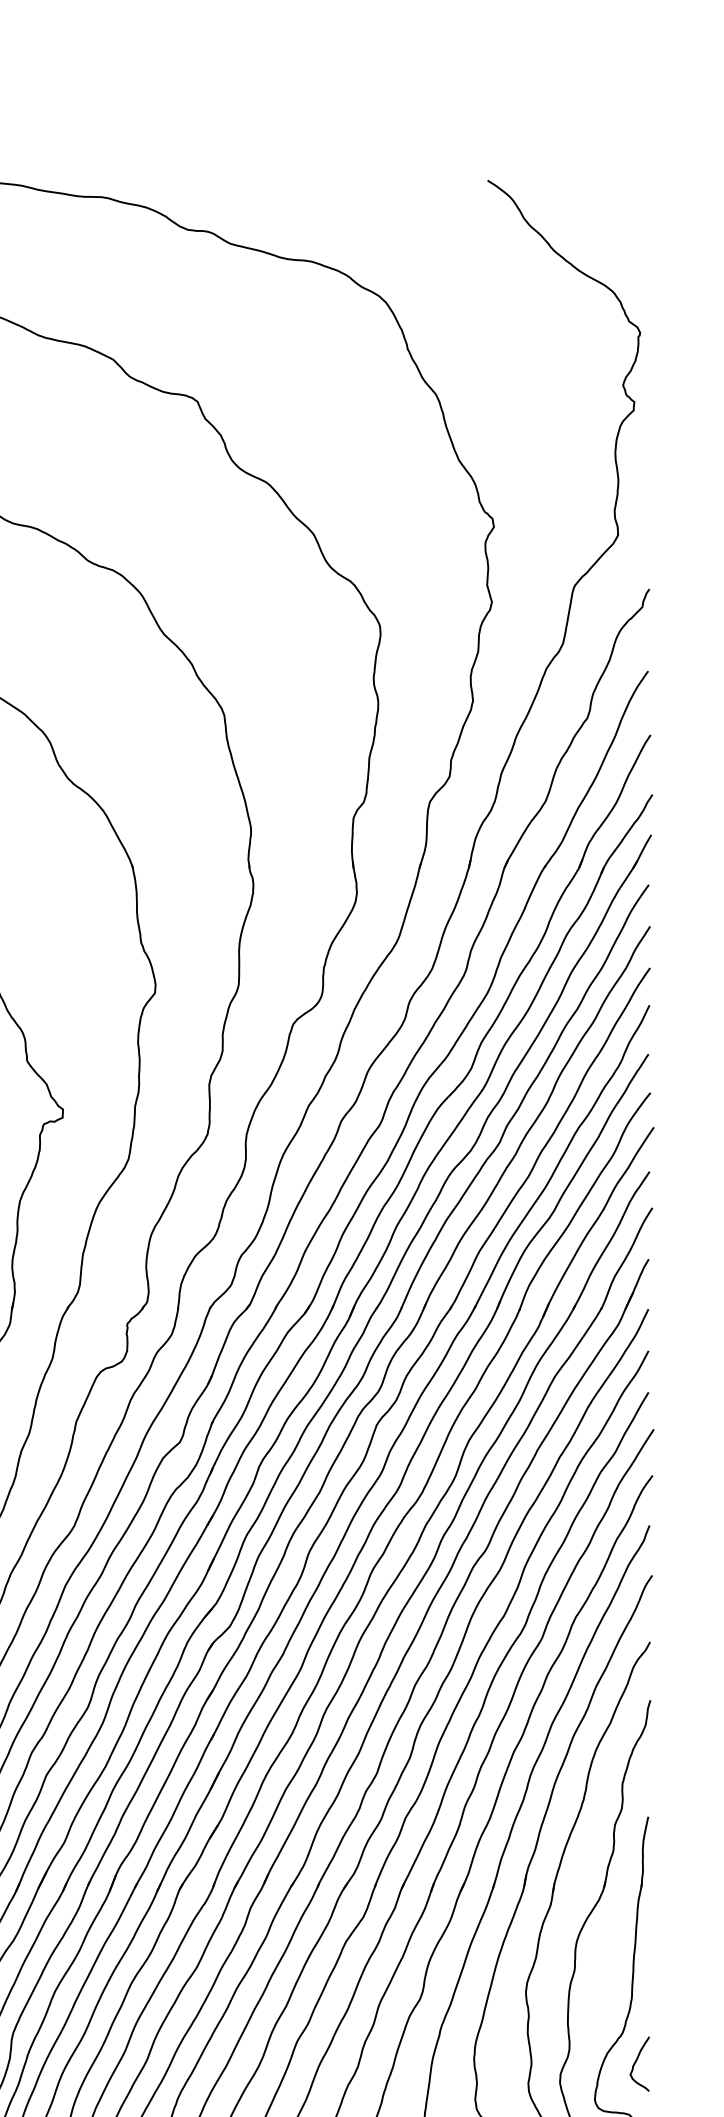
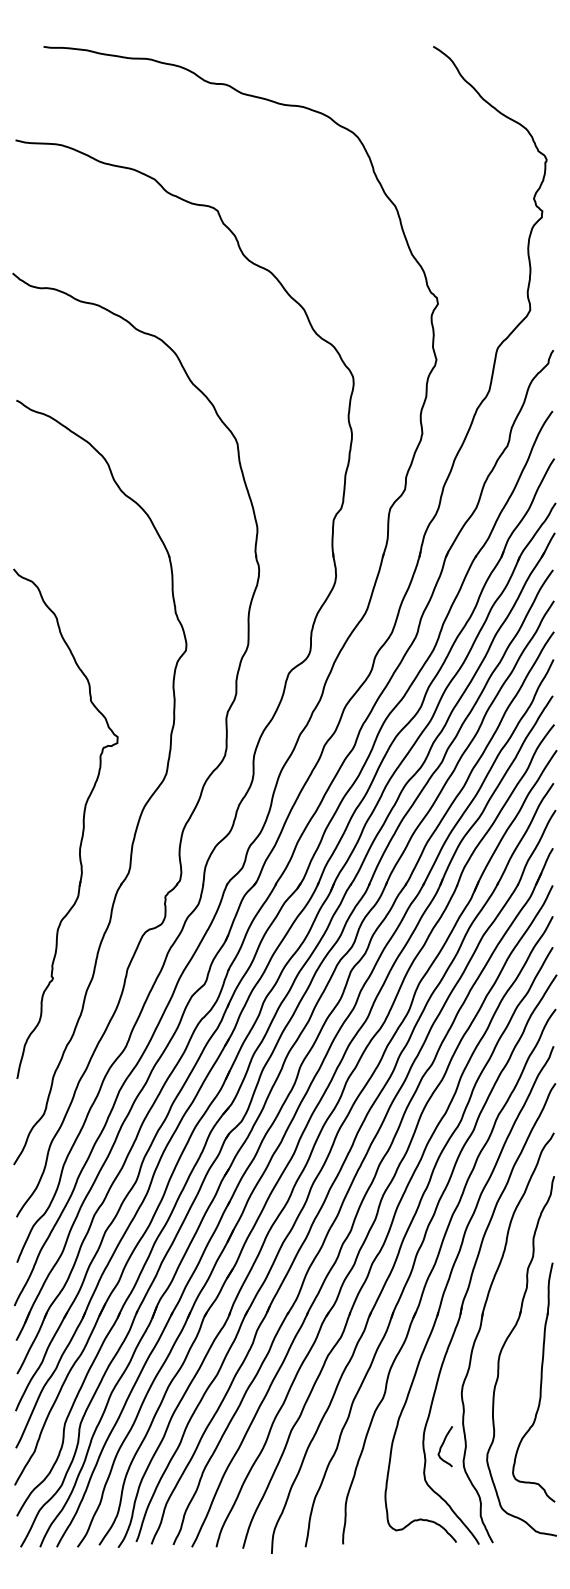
curve: (635, 2063) -> (442, 1446), moved

